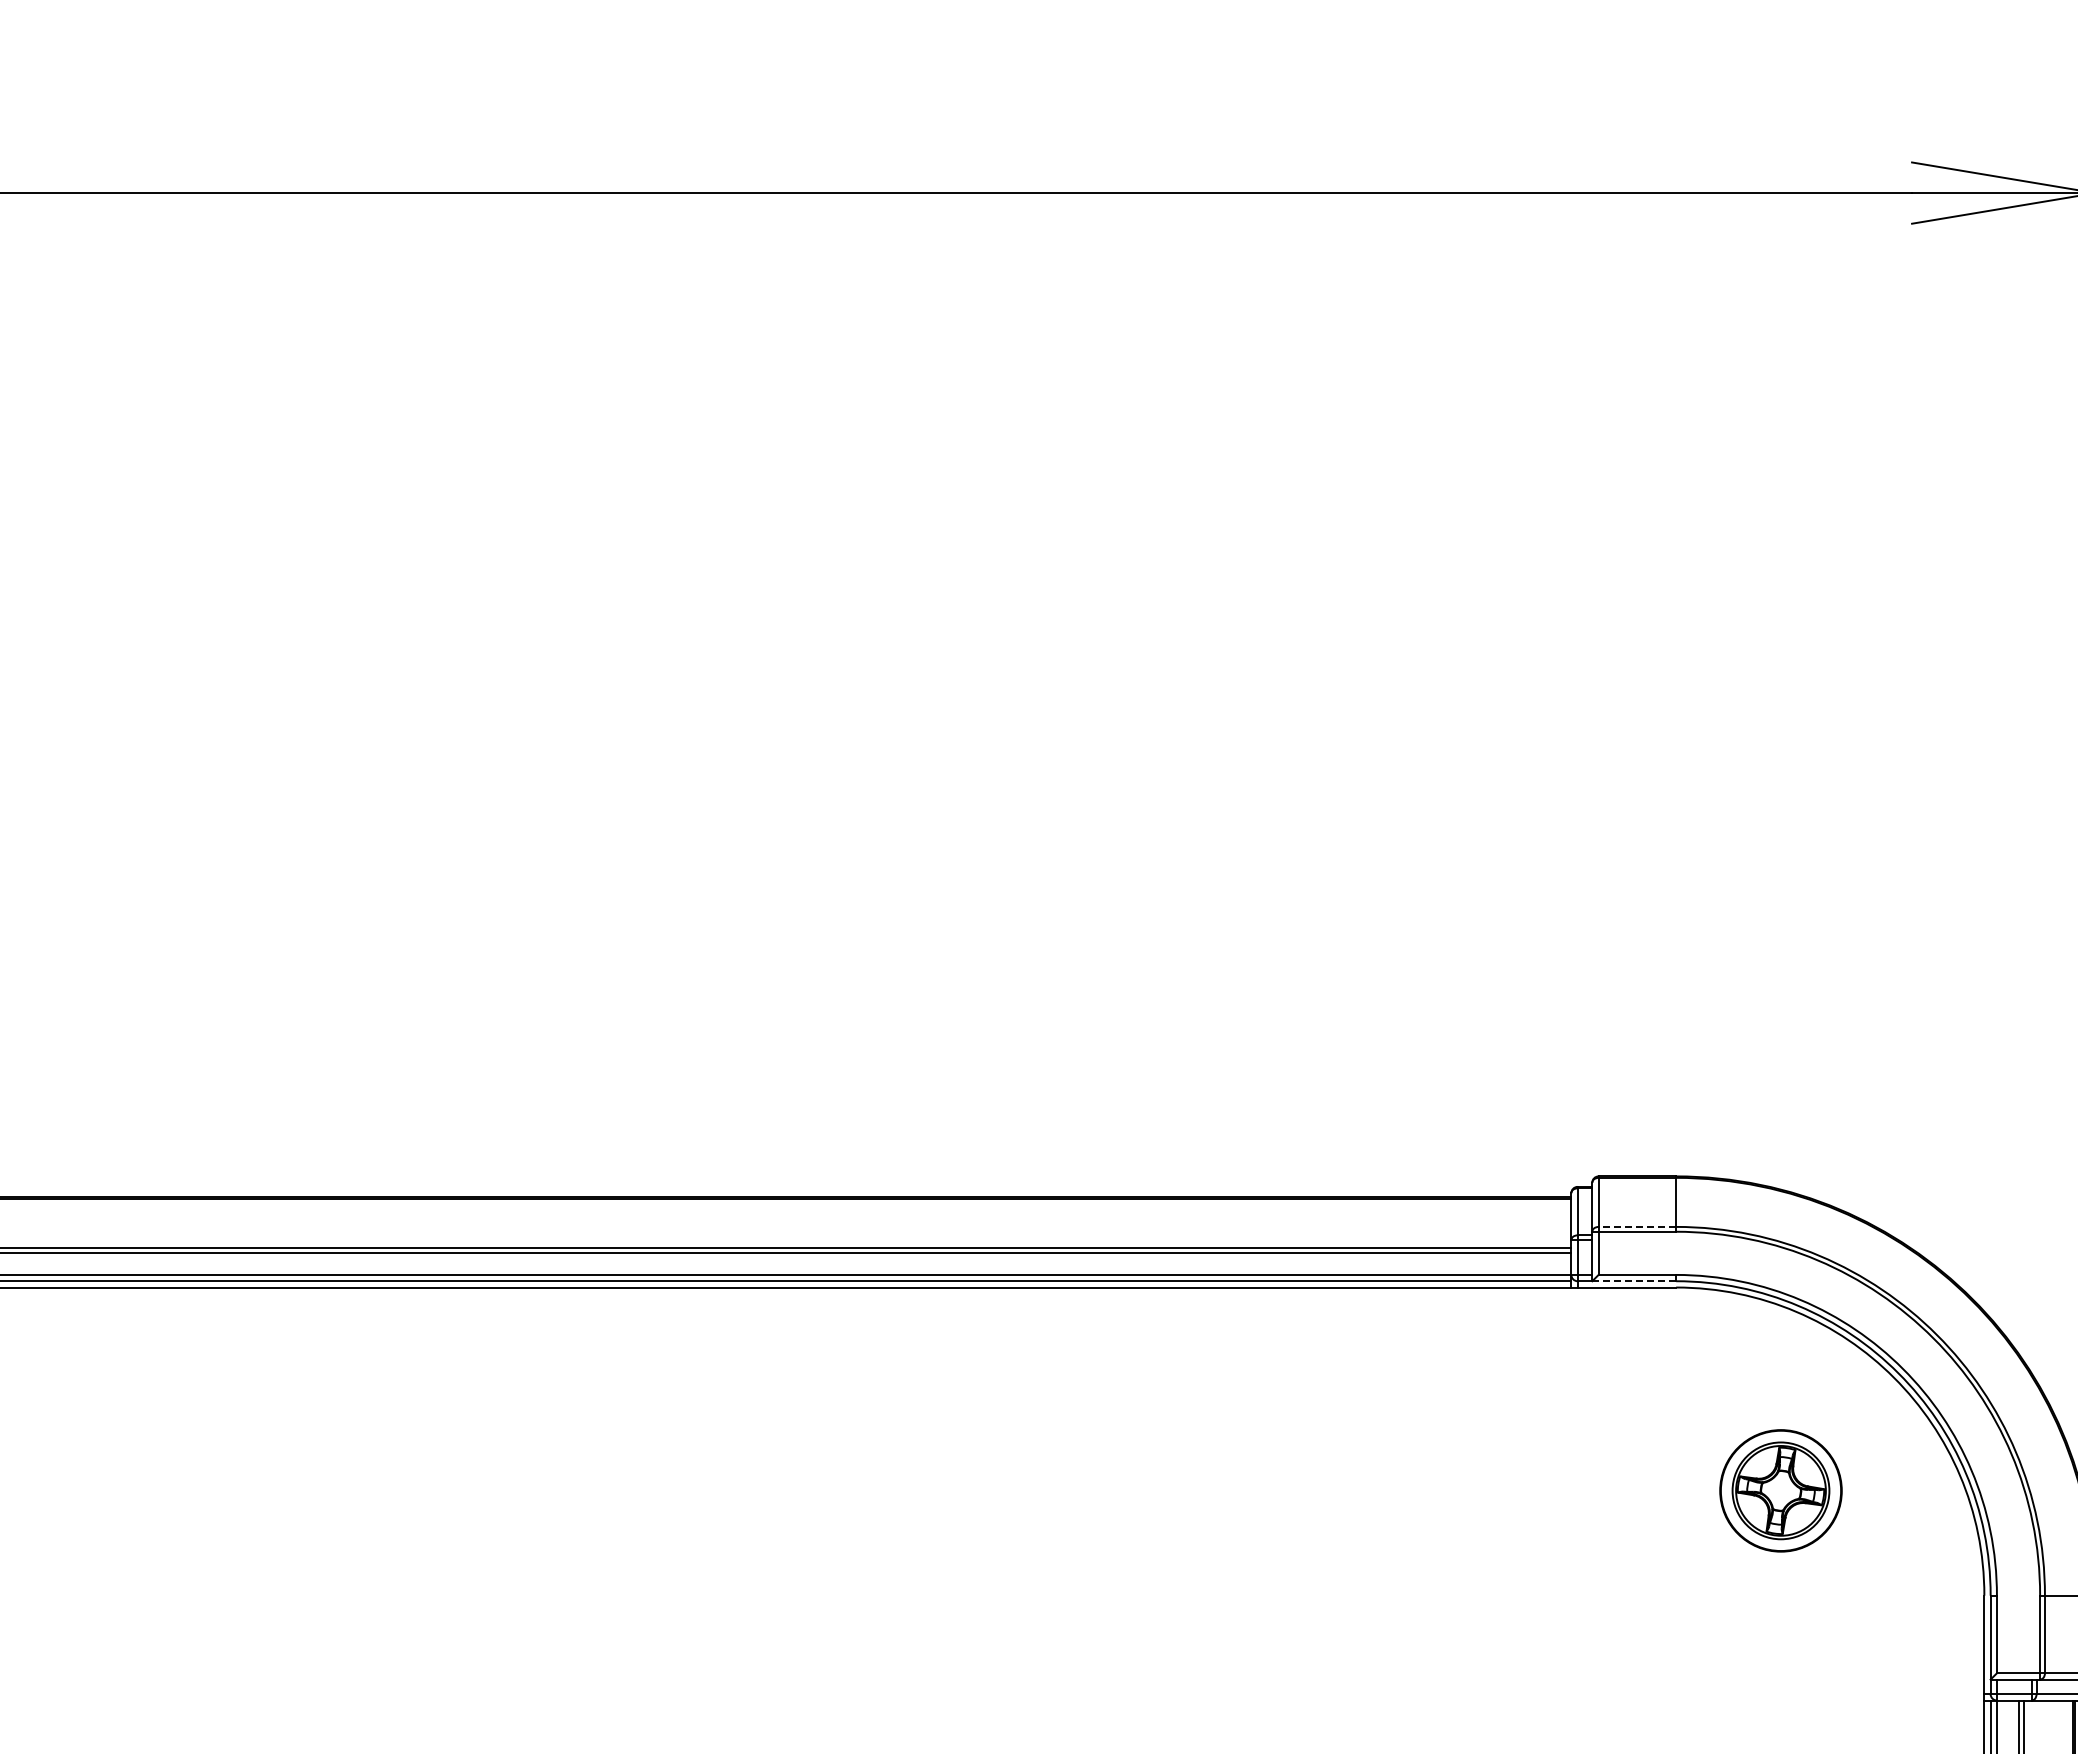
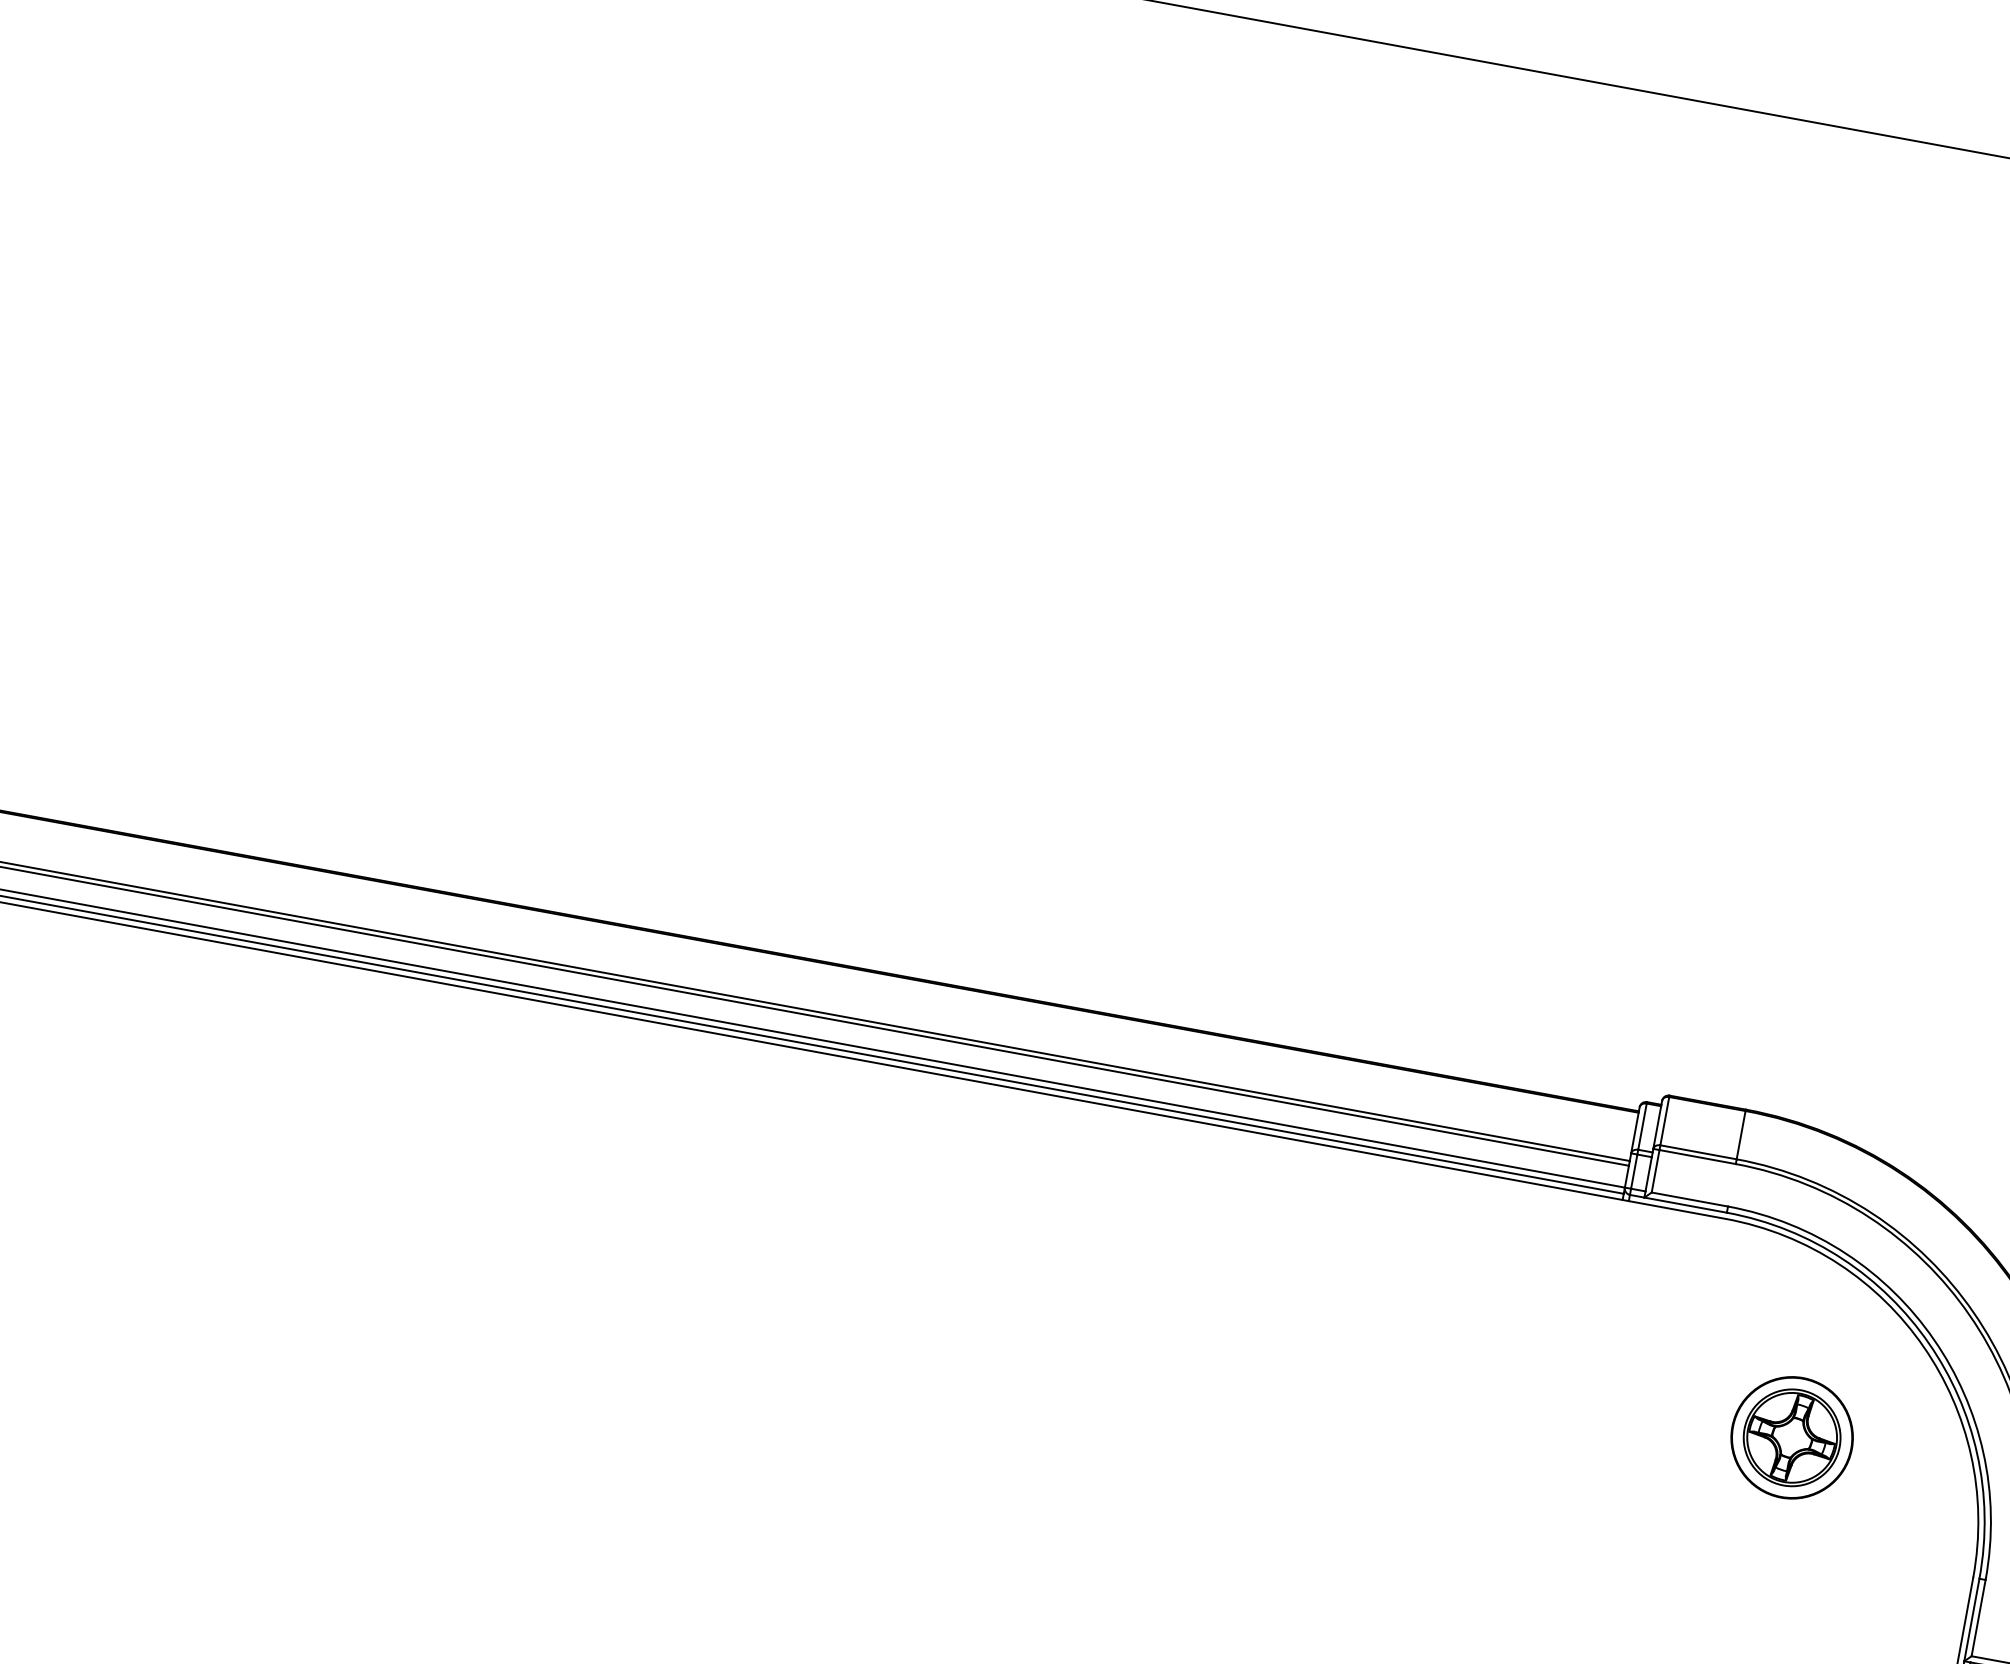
line: (1637, 1226) -> (1698, 1151), dashed -> solid
line: (1634, 1281) -> (1685, 1205), dashed -> solid

